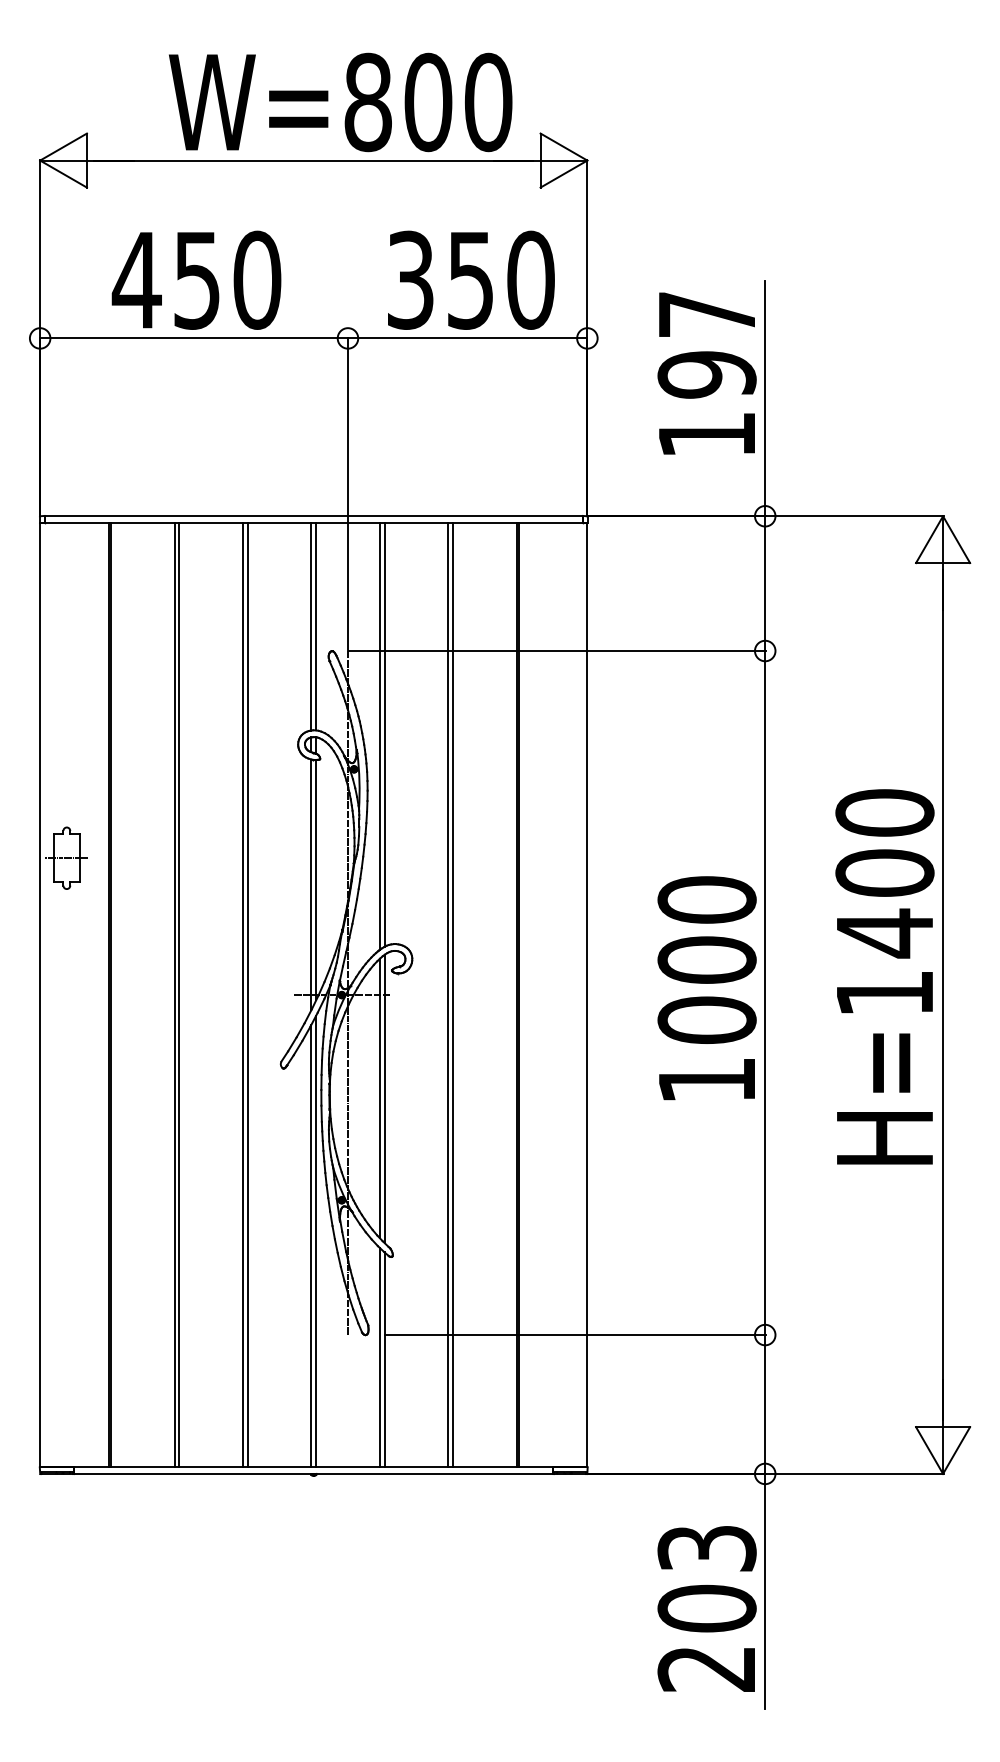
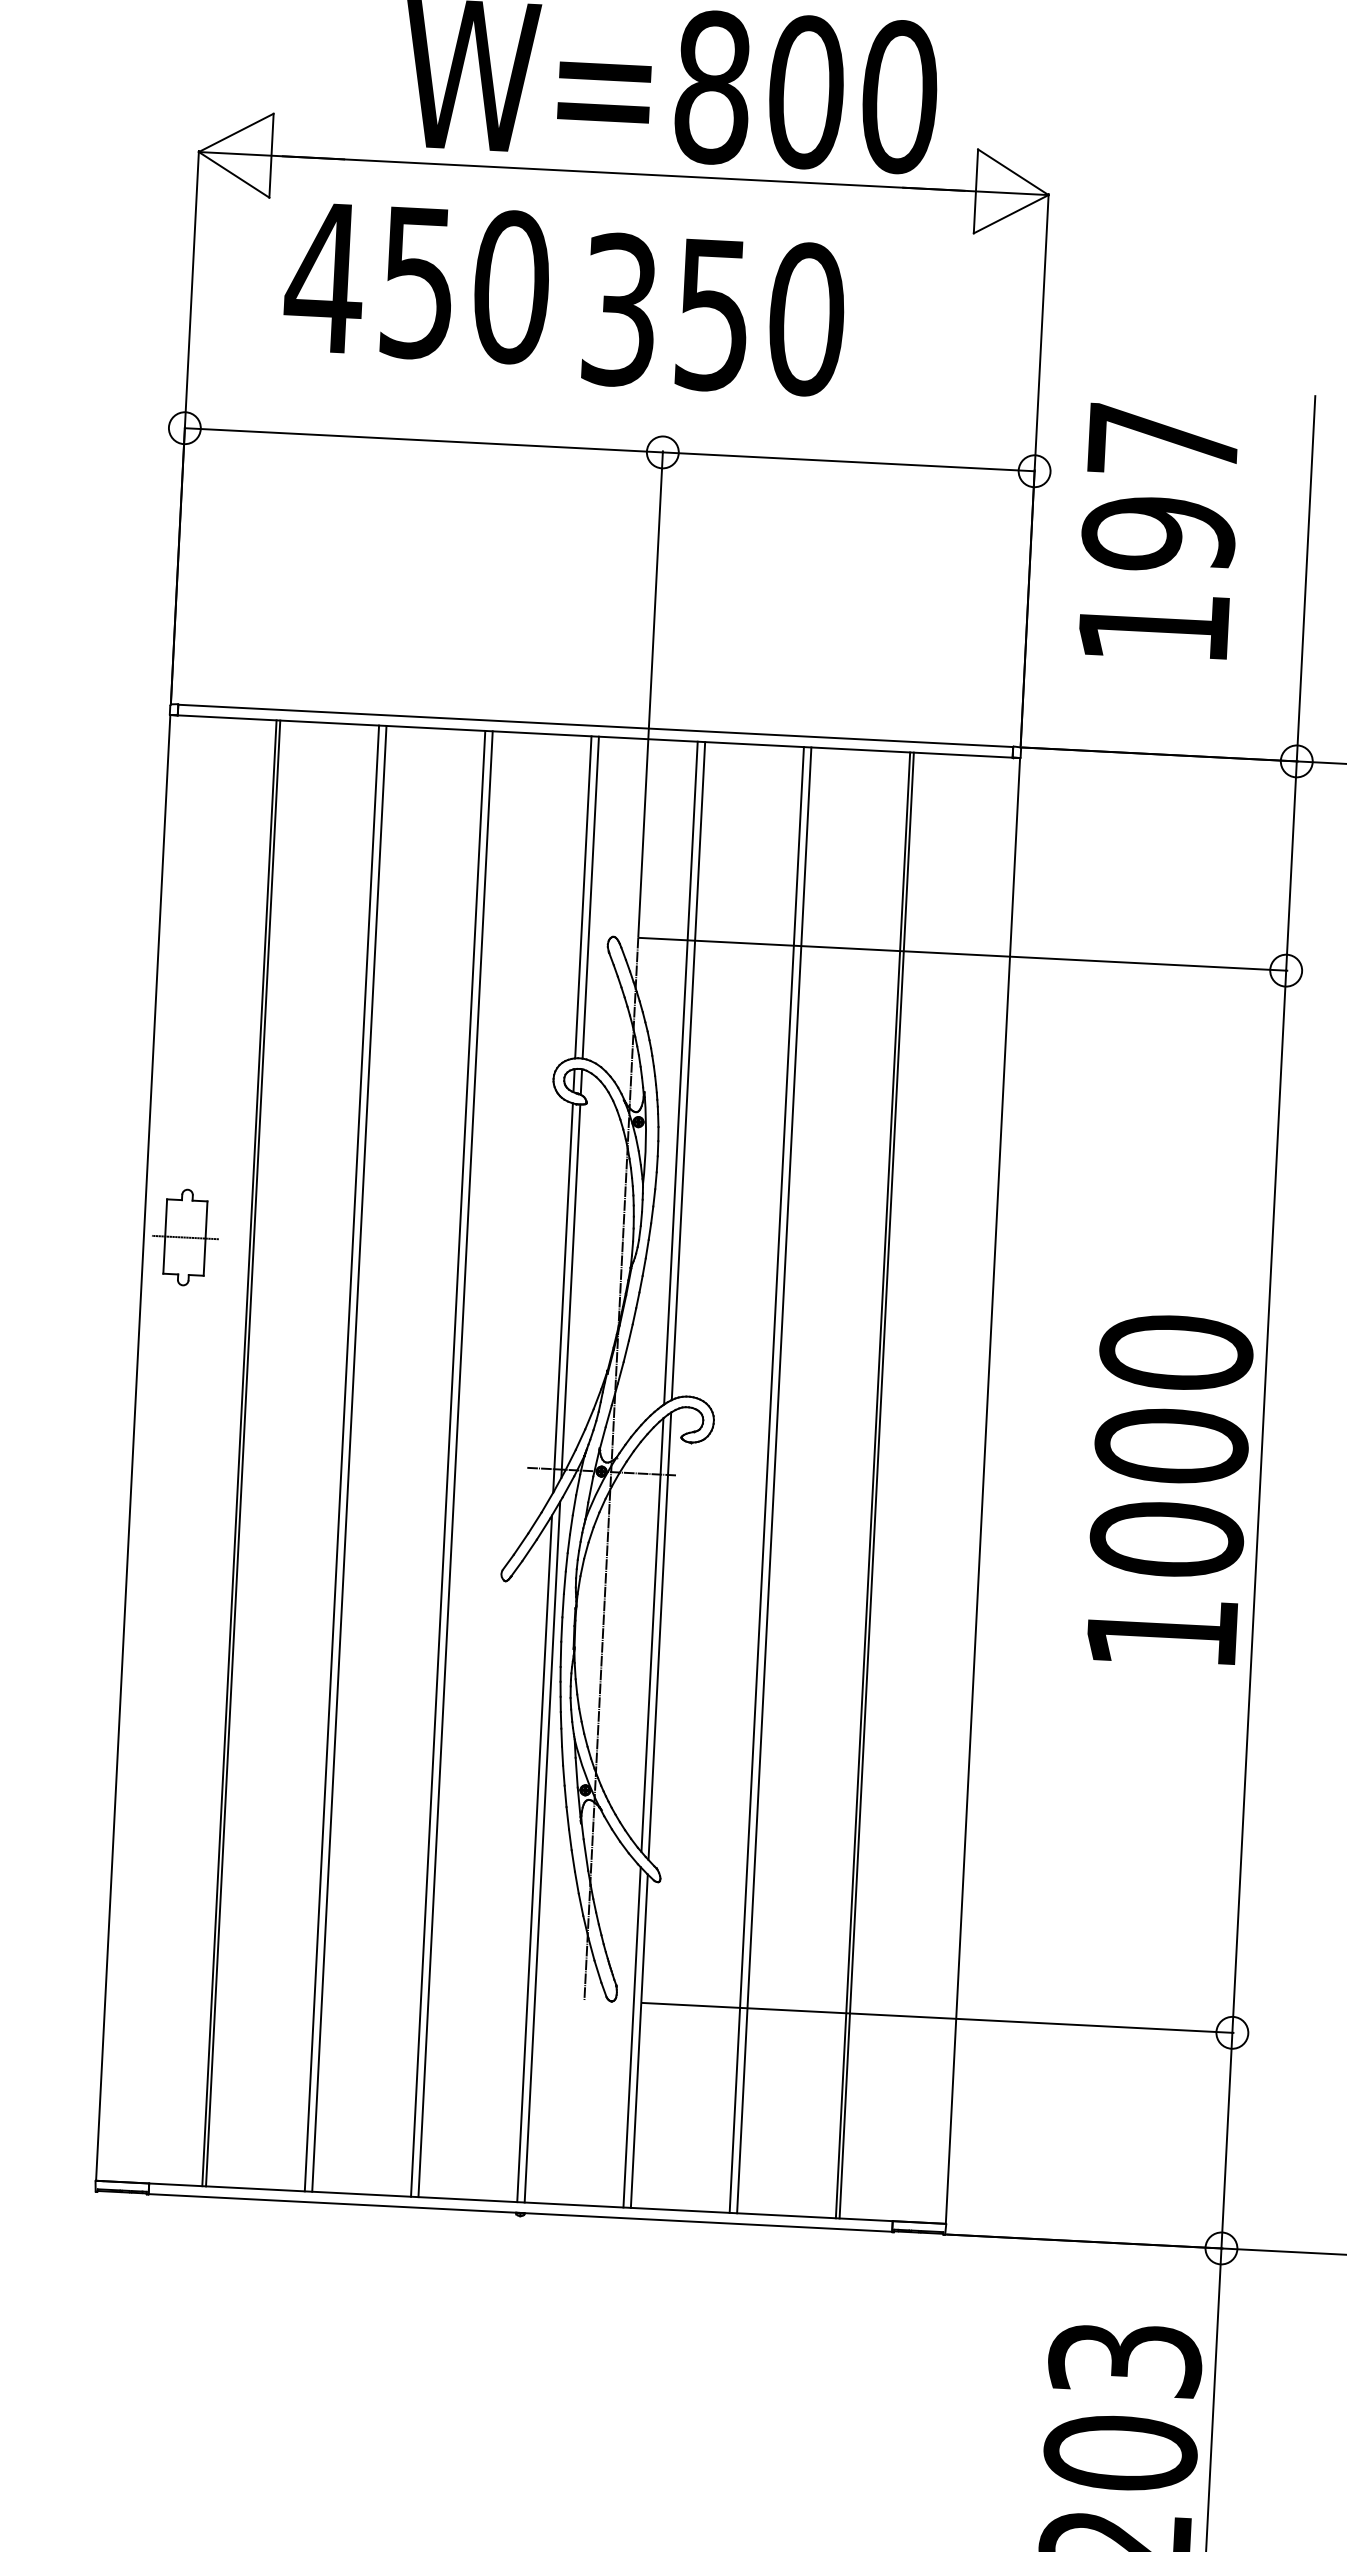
text: (196, 279) -> (417, 281), moved
text: (471, 279) -> (714, 313), moved
text: (706, 373) -> (1157, 532), moved

